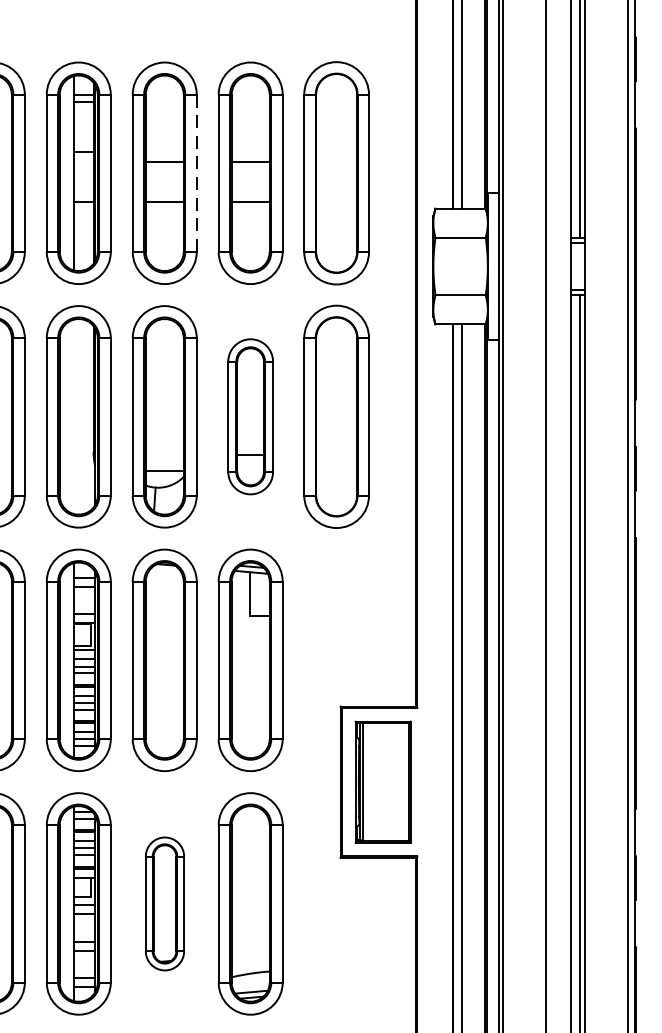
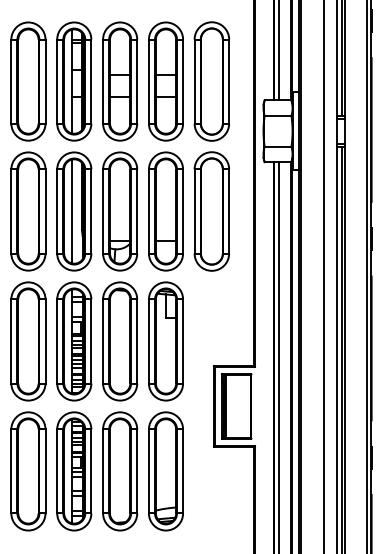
line: (197, 175) -> (137, 82), dashed -> solid
line: (73, 416) -> (71, 211), added
part: (249, 416) -> (165, 211), size x1.43
part: (165, 904) -> (120, 471), size x1.67

